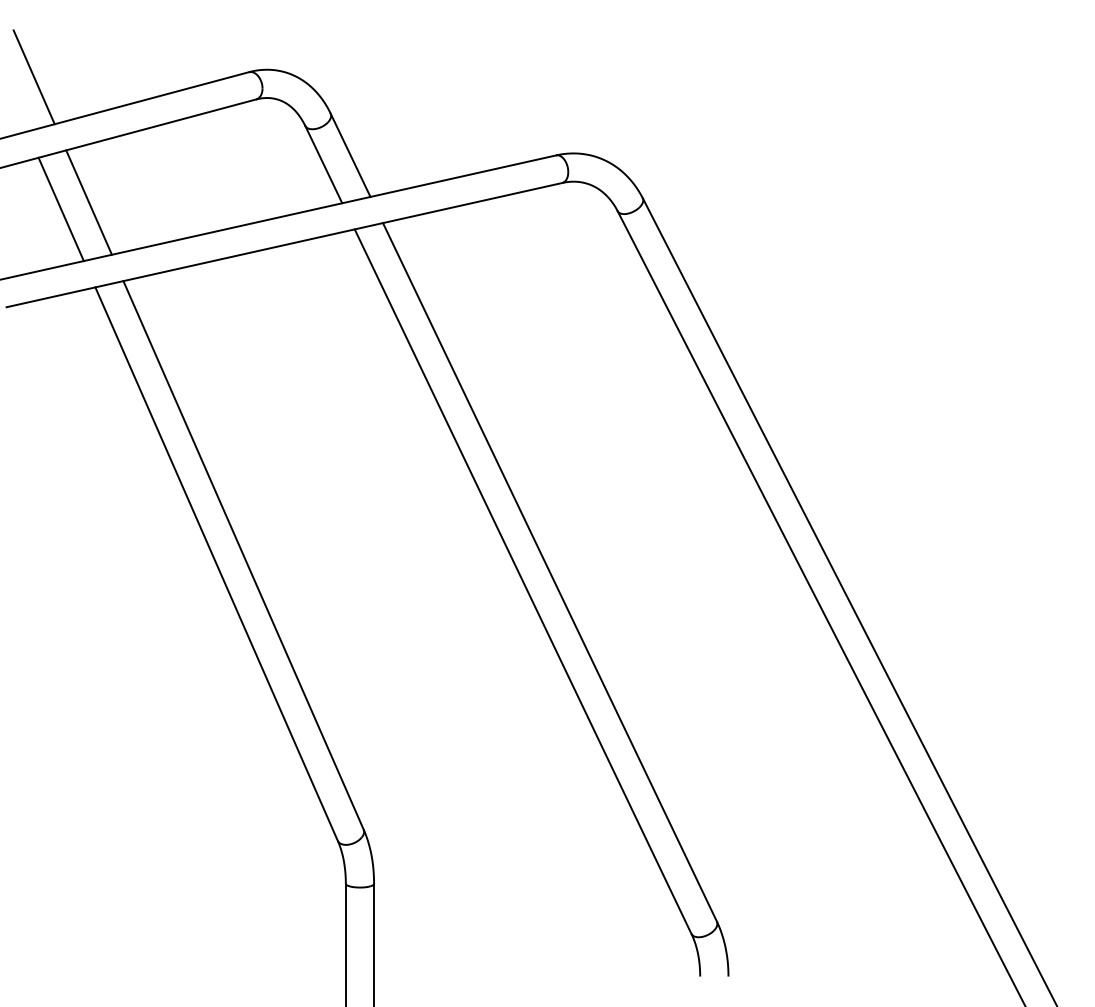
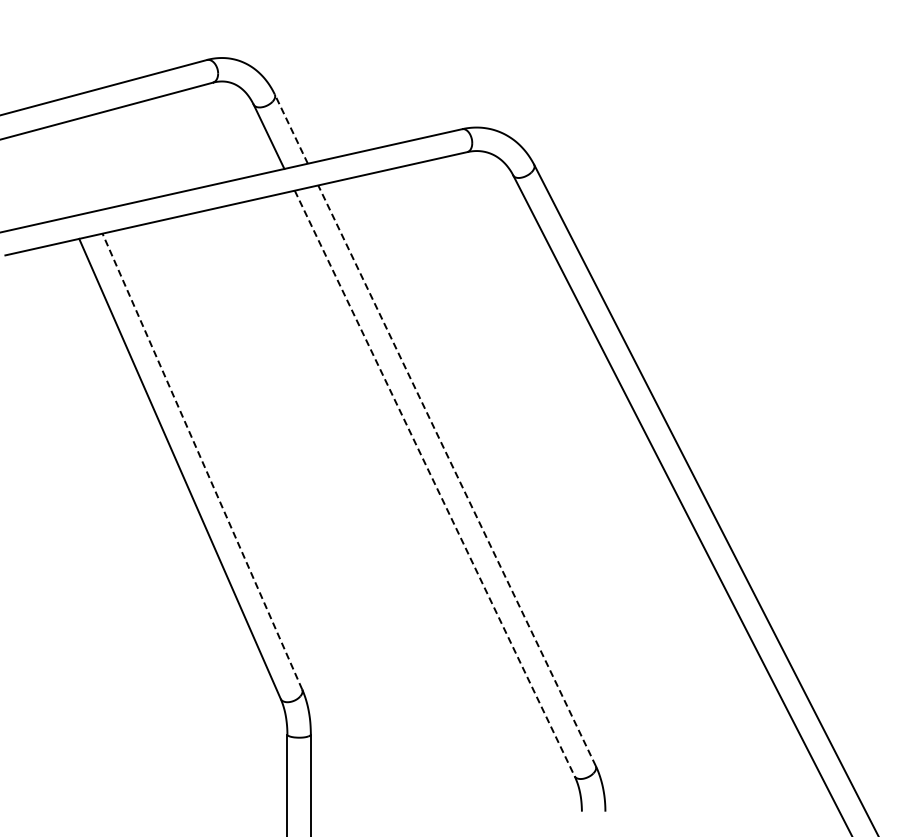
line: (34, 77) -> (28, 64), removed
line: (350, 154) -> (291, 128), solid -> dashed
line: (89, 202) -> (74, 168), removed
line: (60, 209) -> (50, 174), removed
line: (243, 555) -> (202, 461), solid -> dashed
line: (550, 572) -> (457, 475), solid -> dashed
line: (522, 581) -> (434, 483), solid -> dashed

